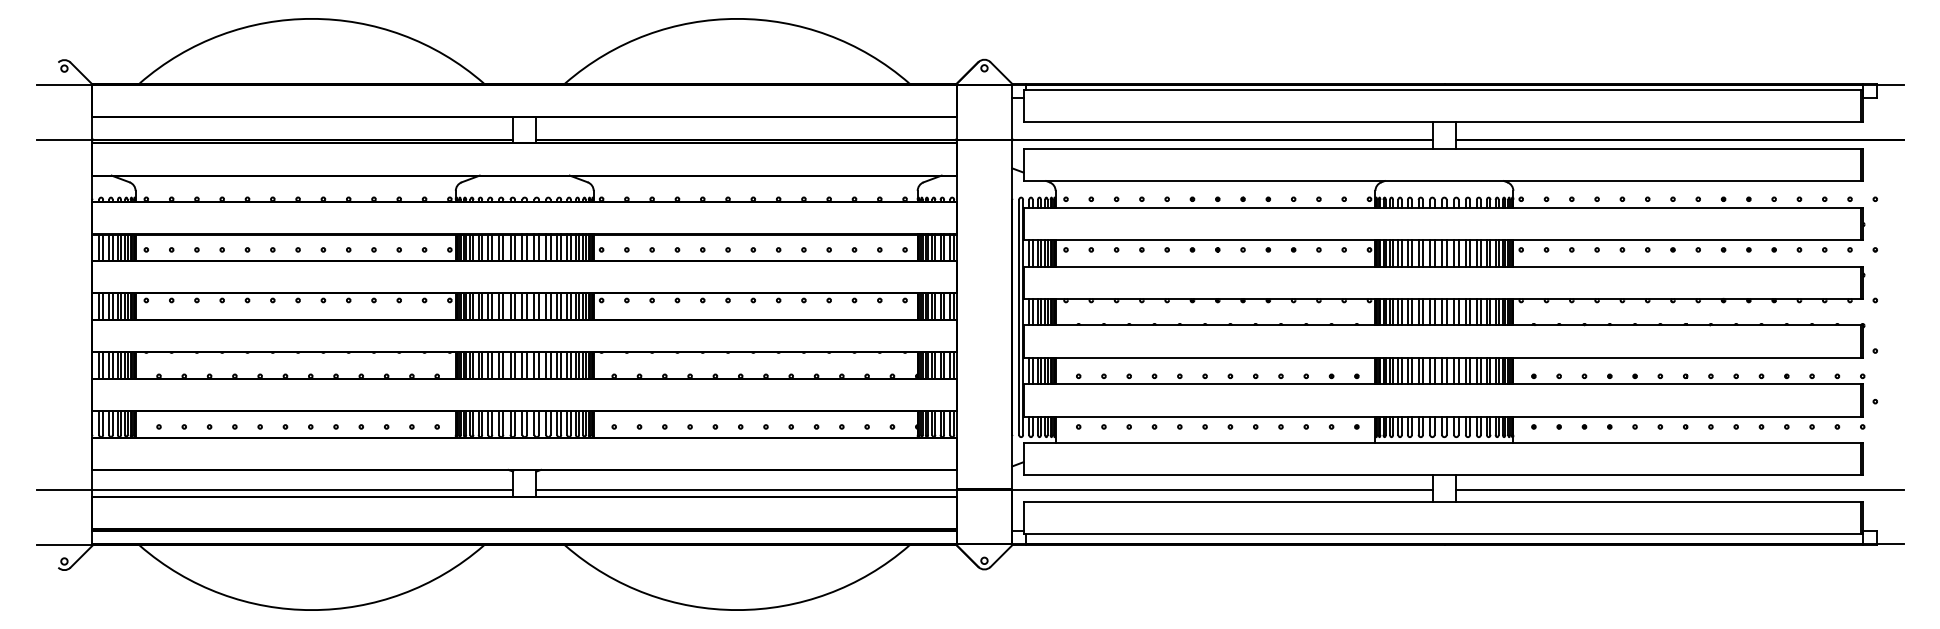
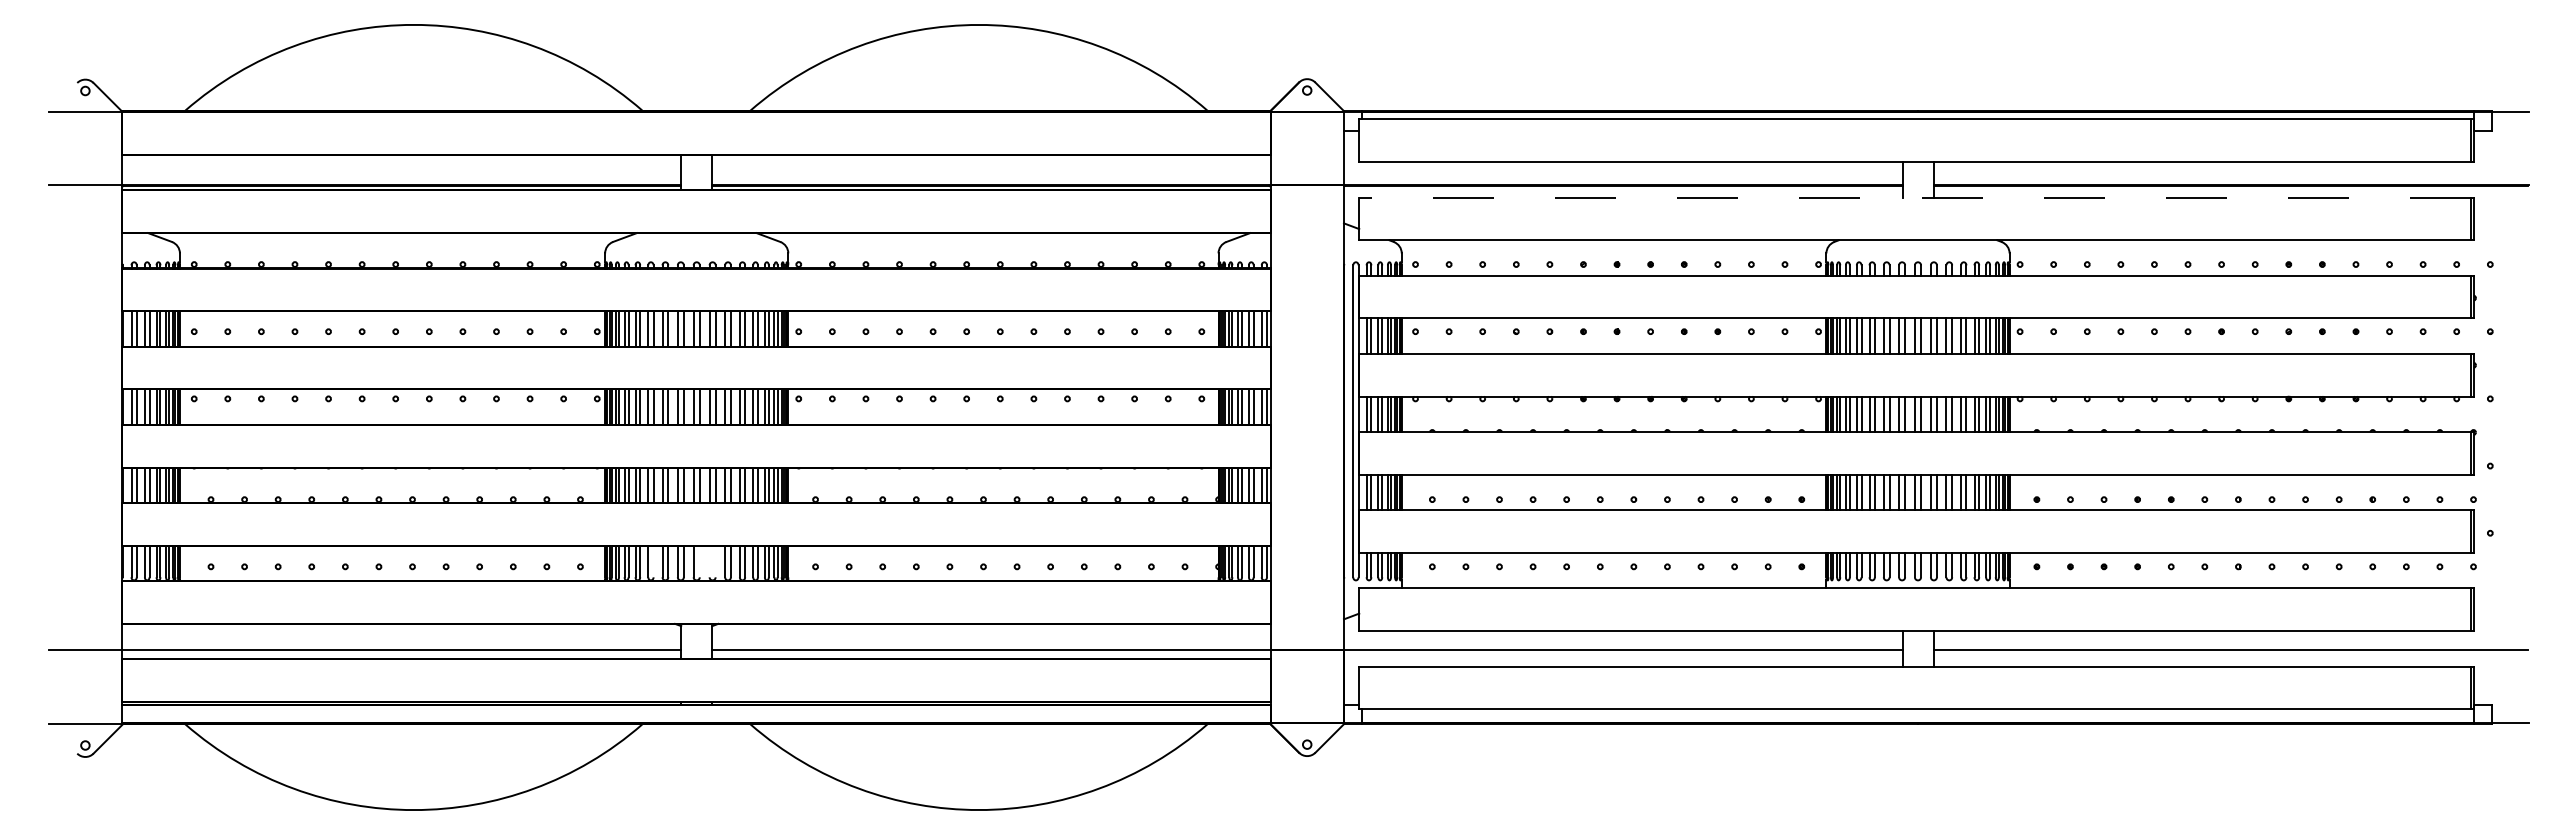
line: (1442, 148) -> (1915, 197), solid -> dashed
line: (492, 422) -> (653, 561), removed
line: (526, 422) -> (699, 561), removed
line: (534, 422) -> (709, 561), removed
line: (538, 422) -> (715, 561), removed

